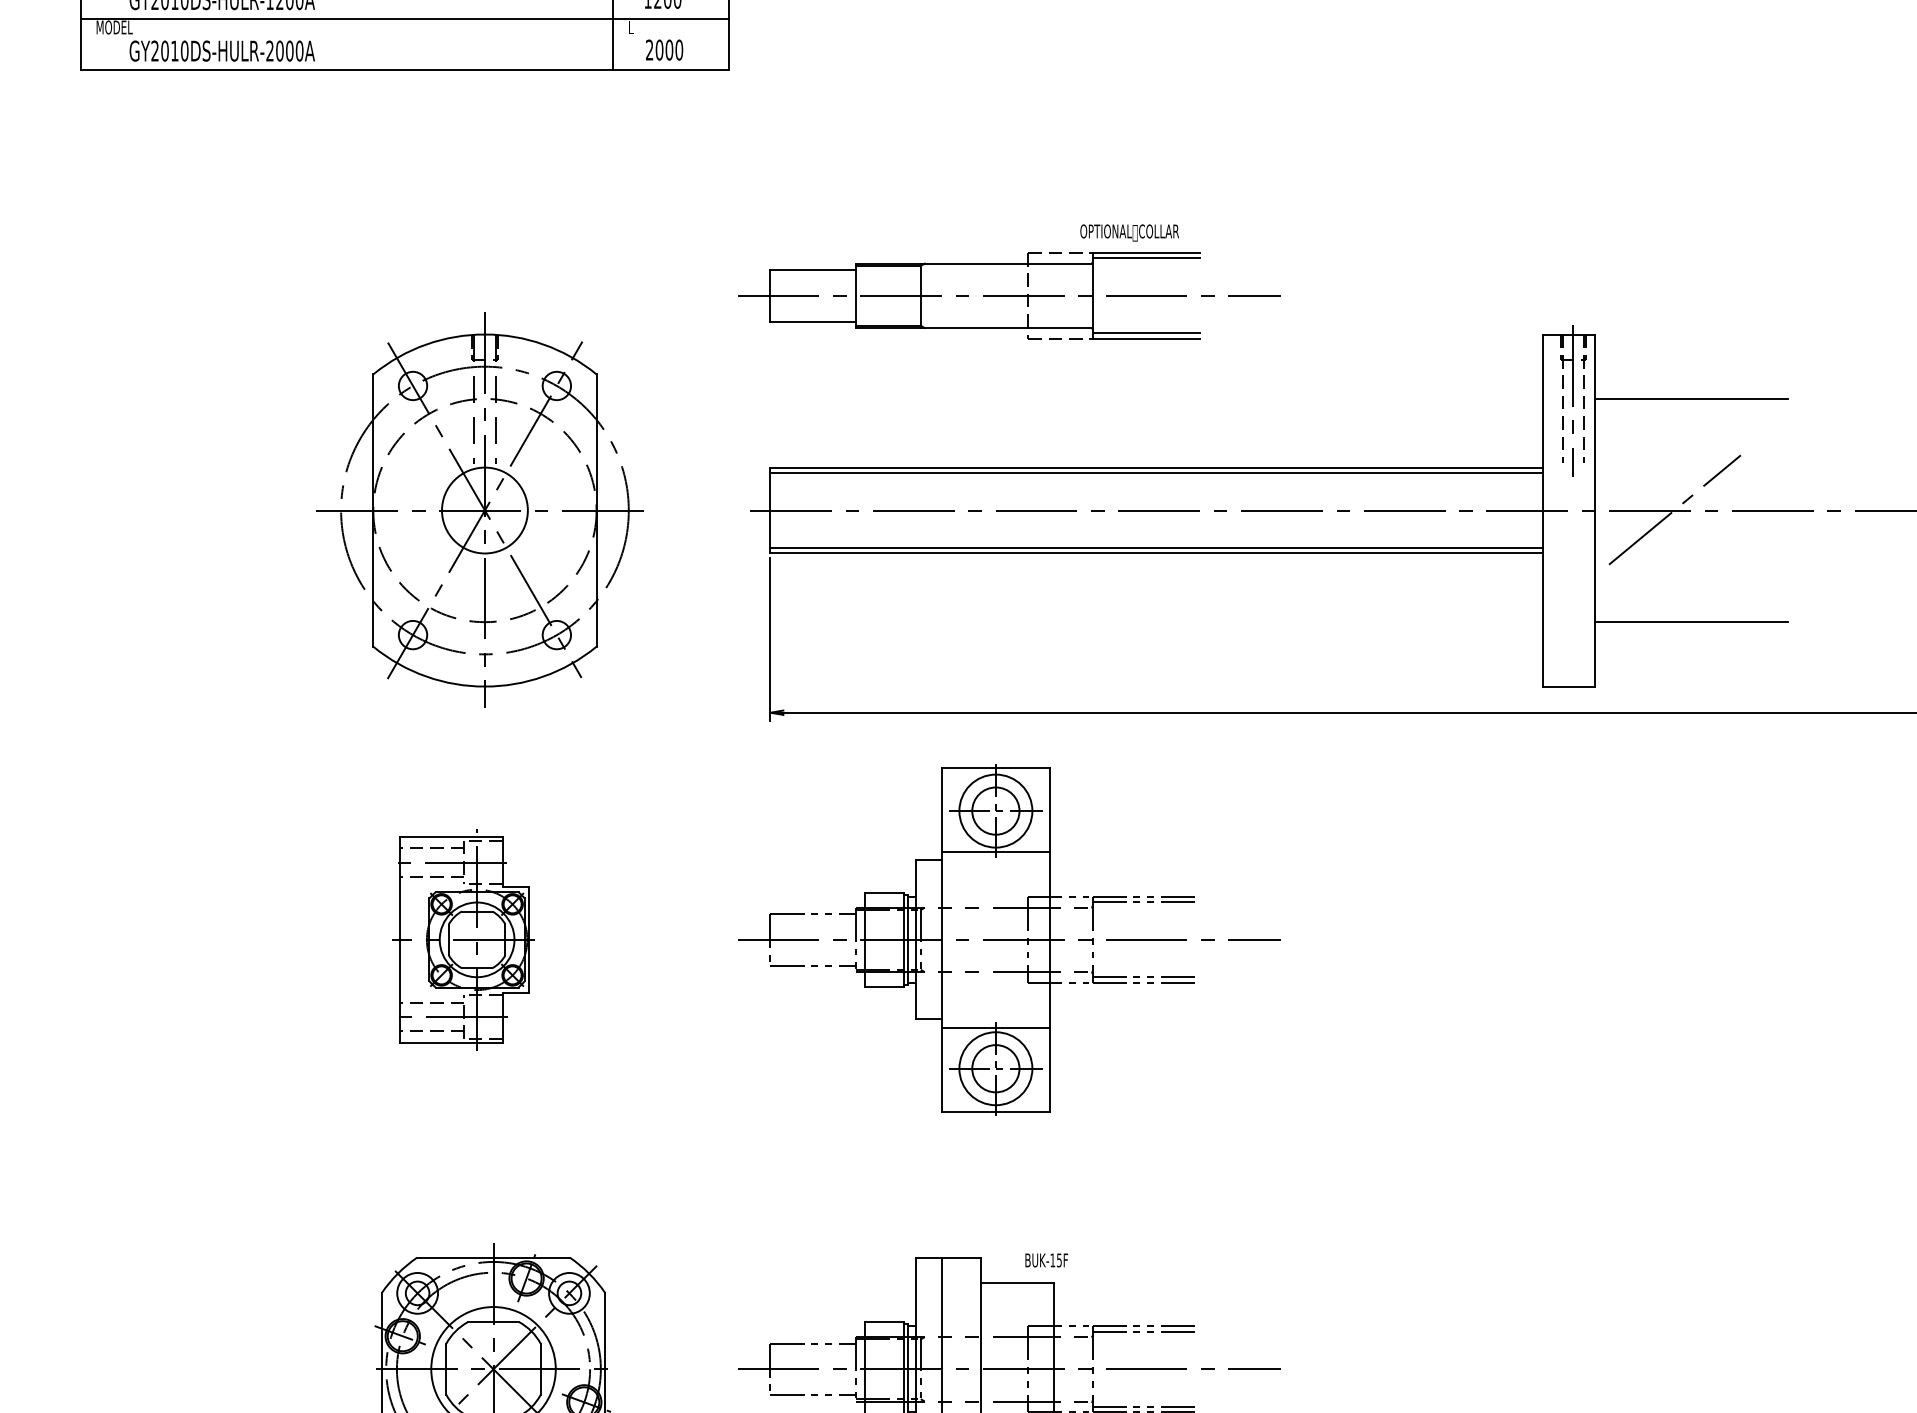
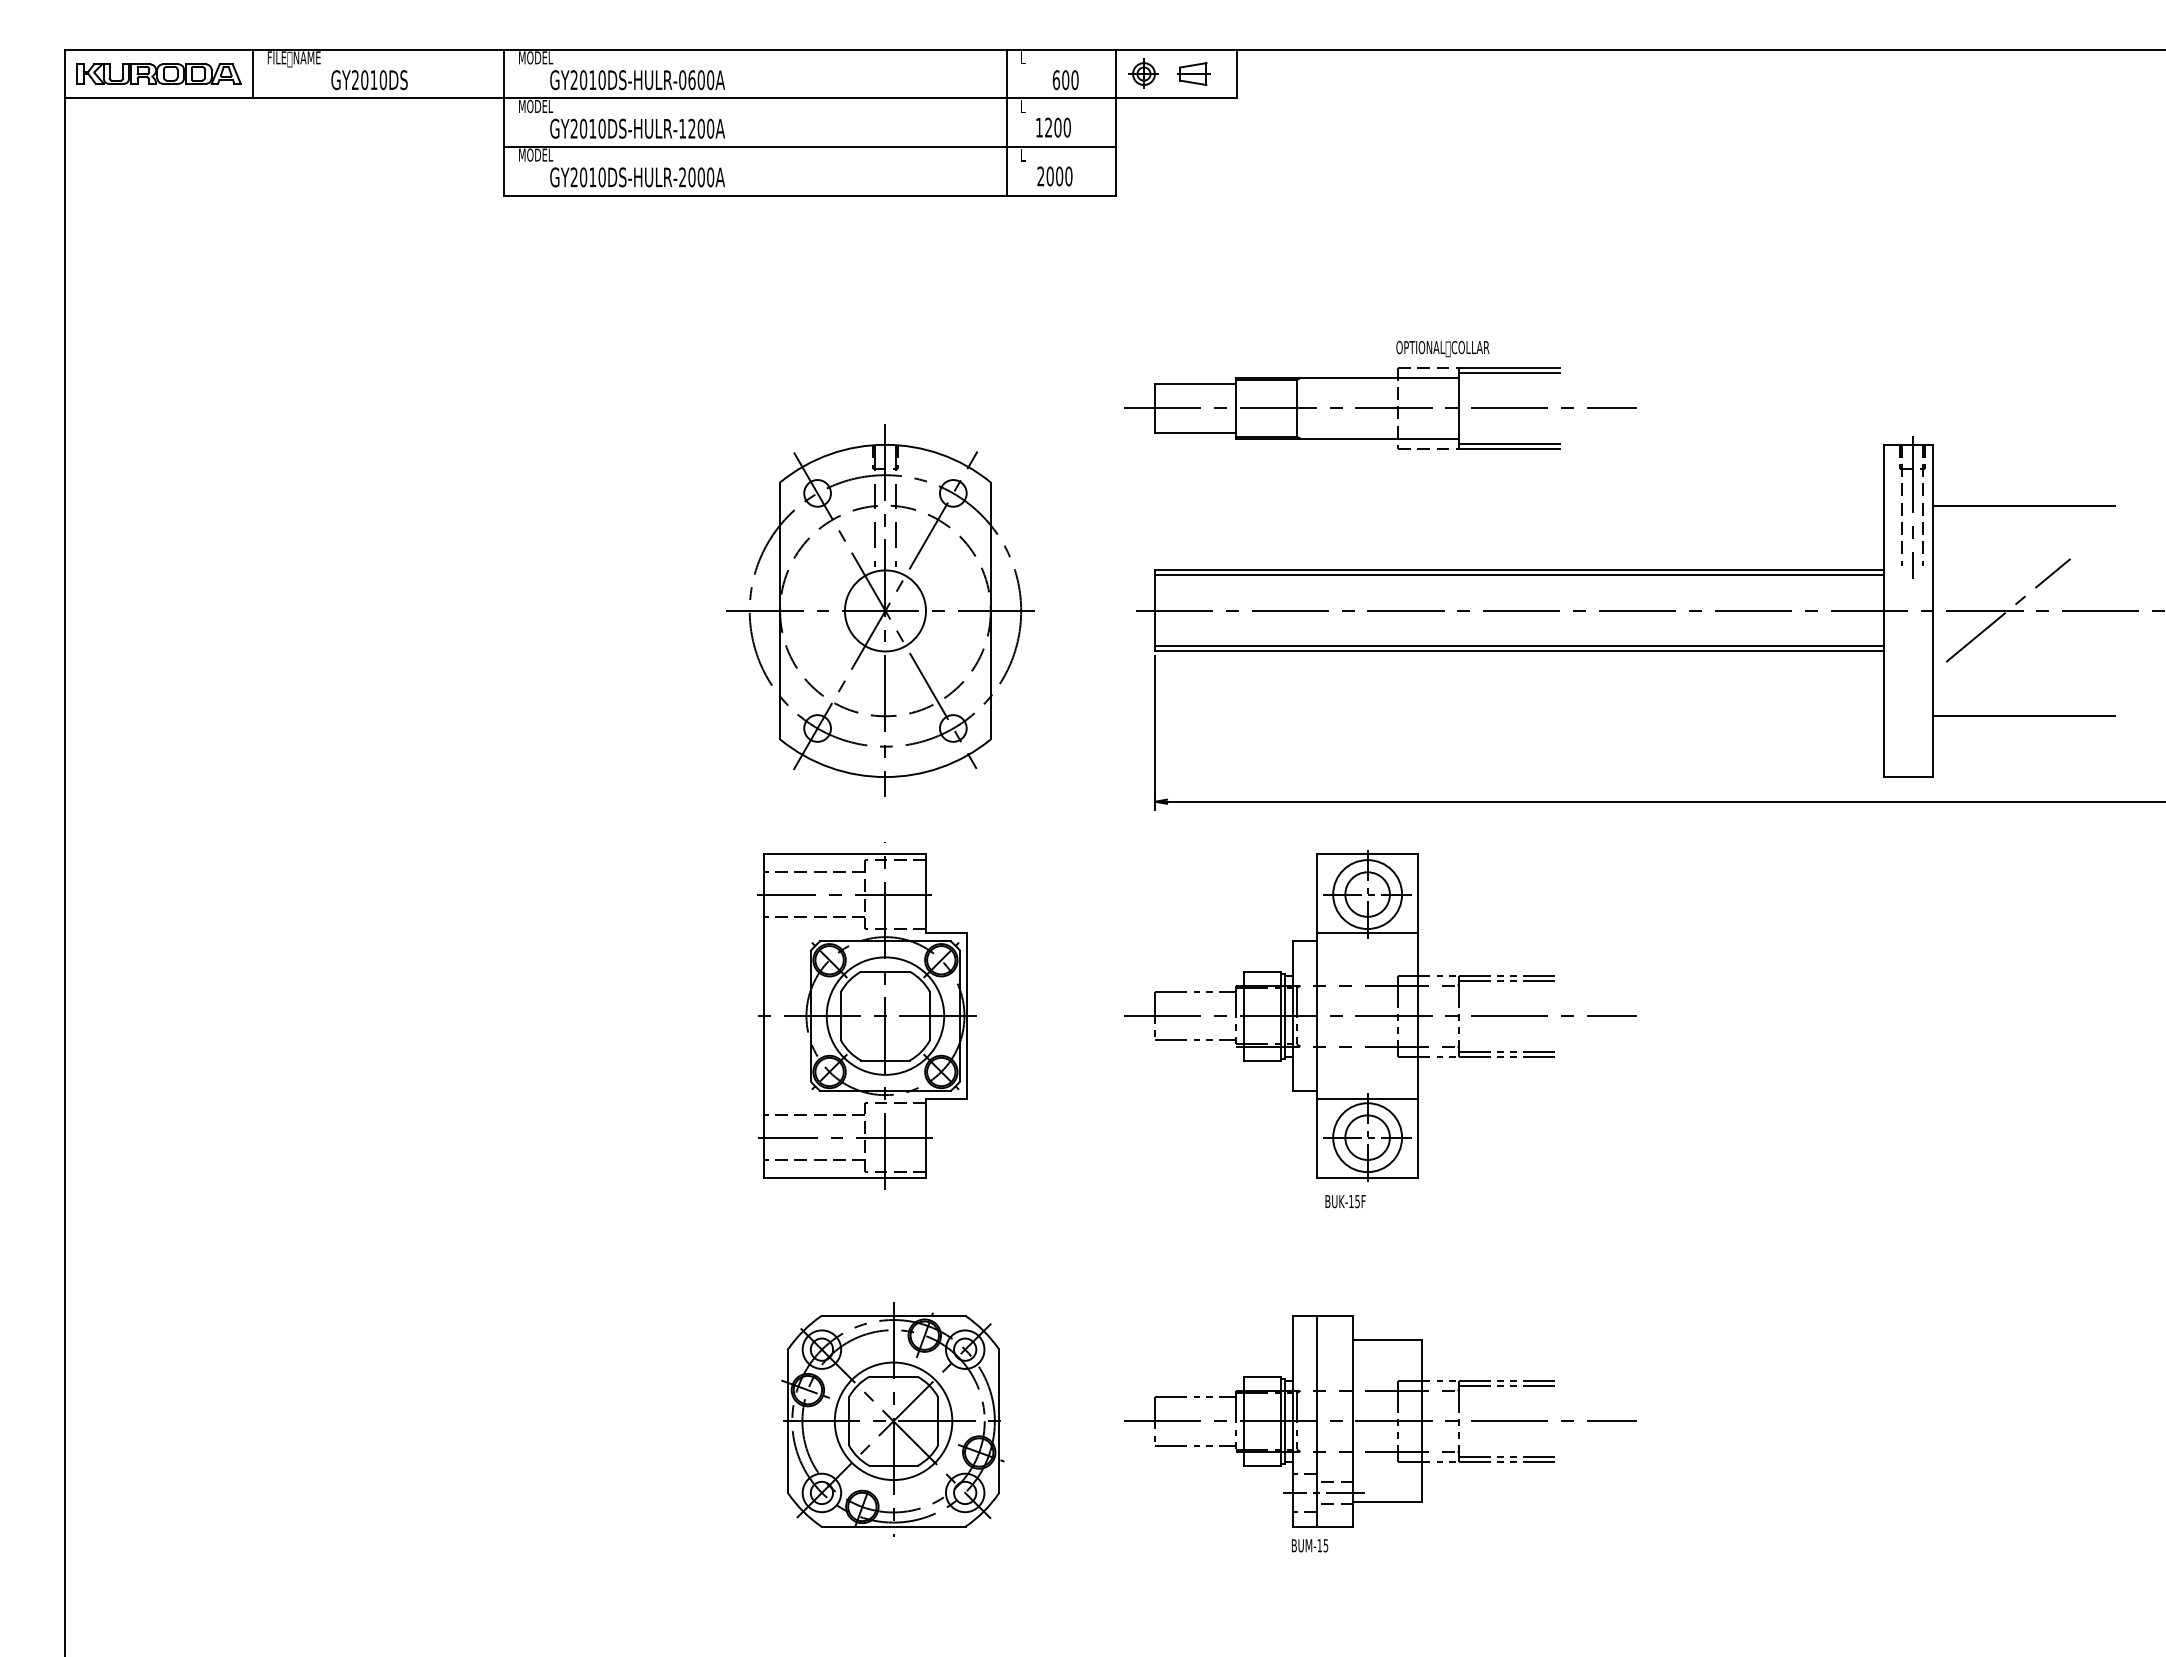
text: (1129, 233) -> (1442, 349), moved
part: (464, 939) -> (866, 1015), size x1.67
text: (1046, 1260) -> (1345, 1201), moved

